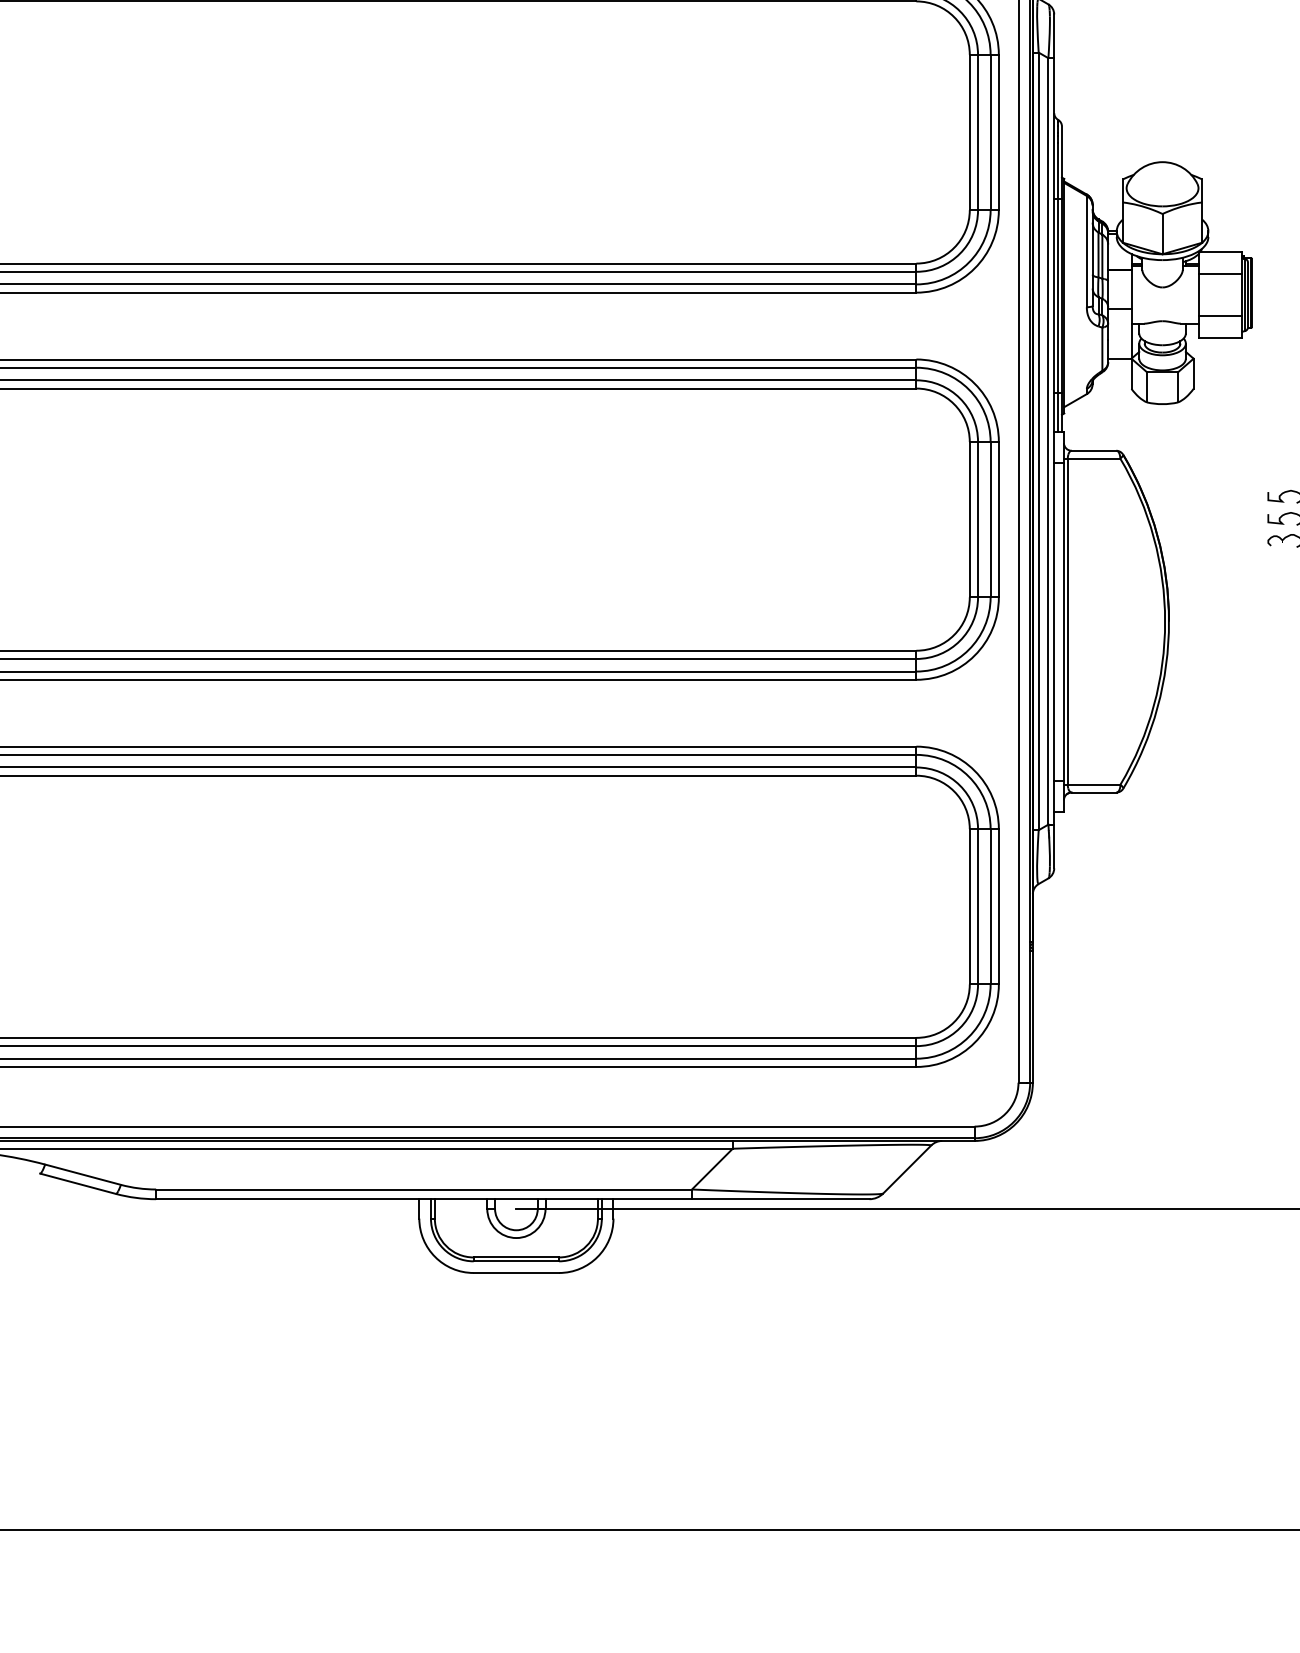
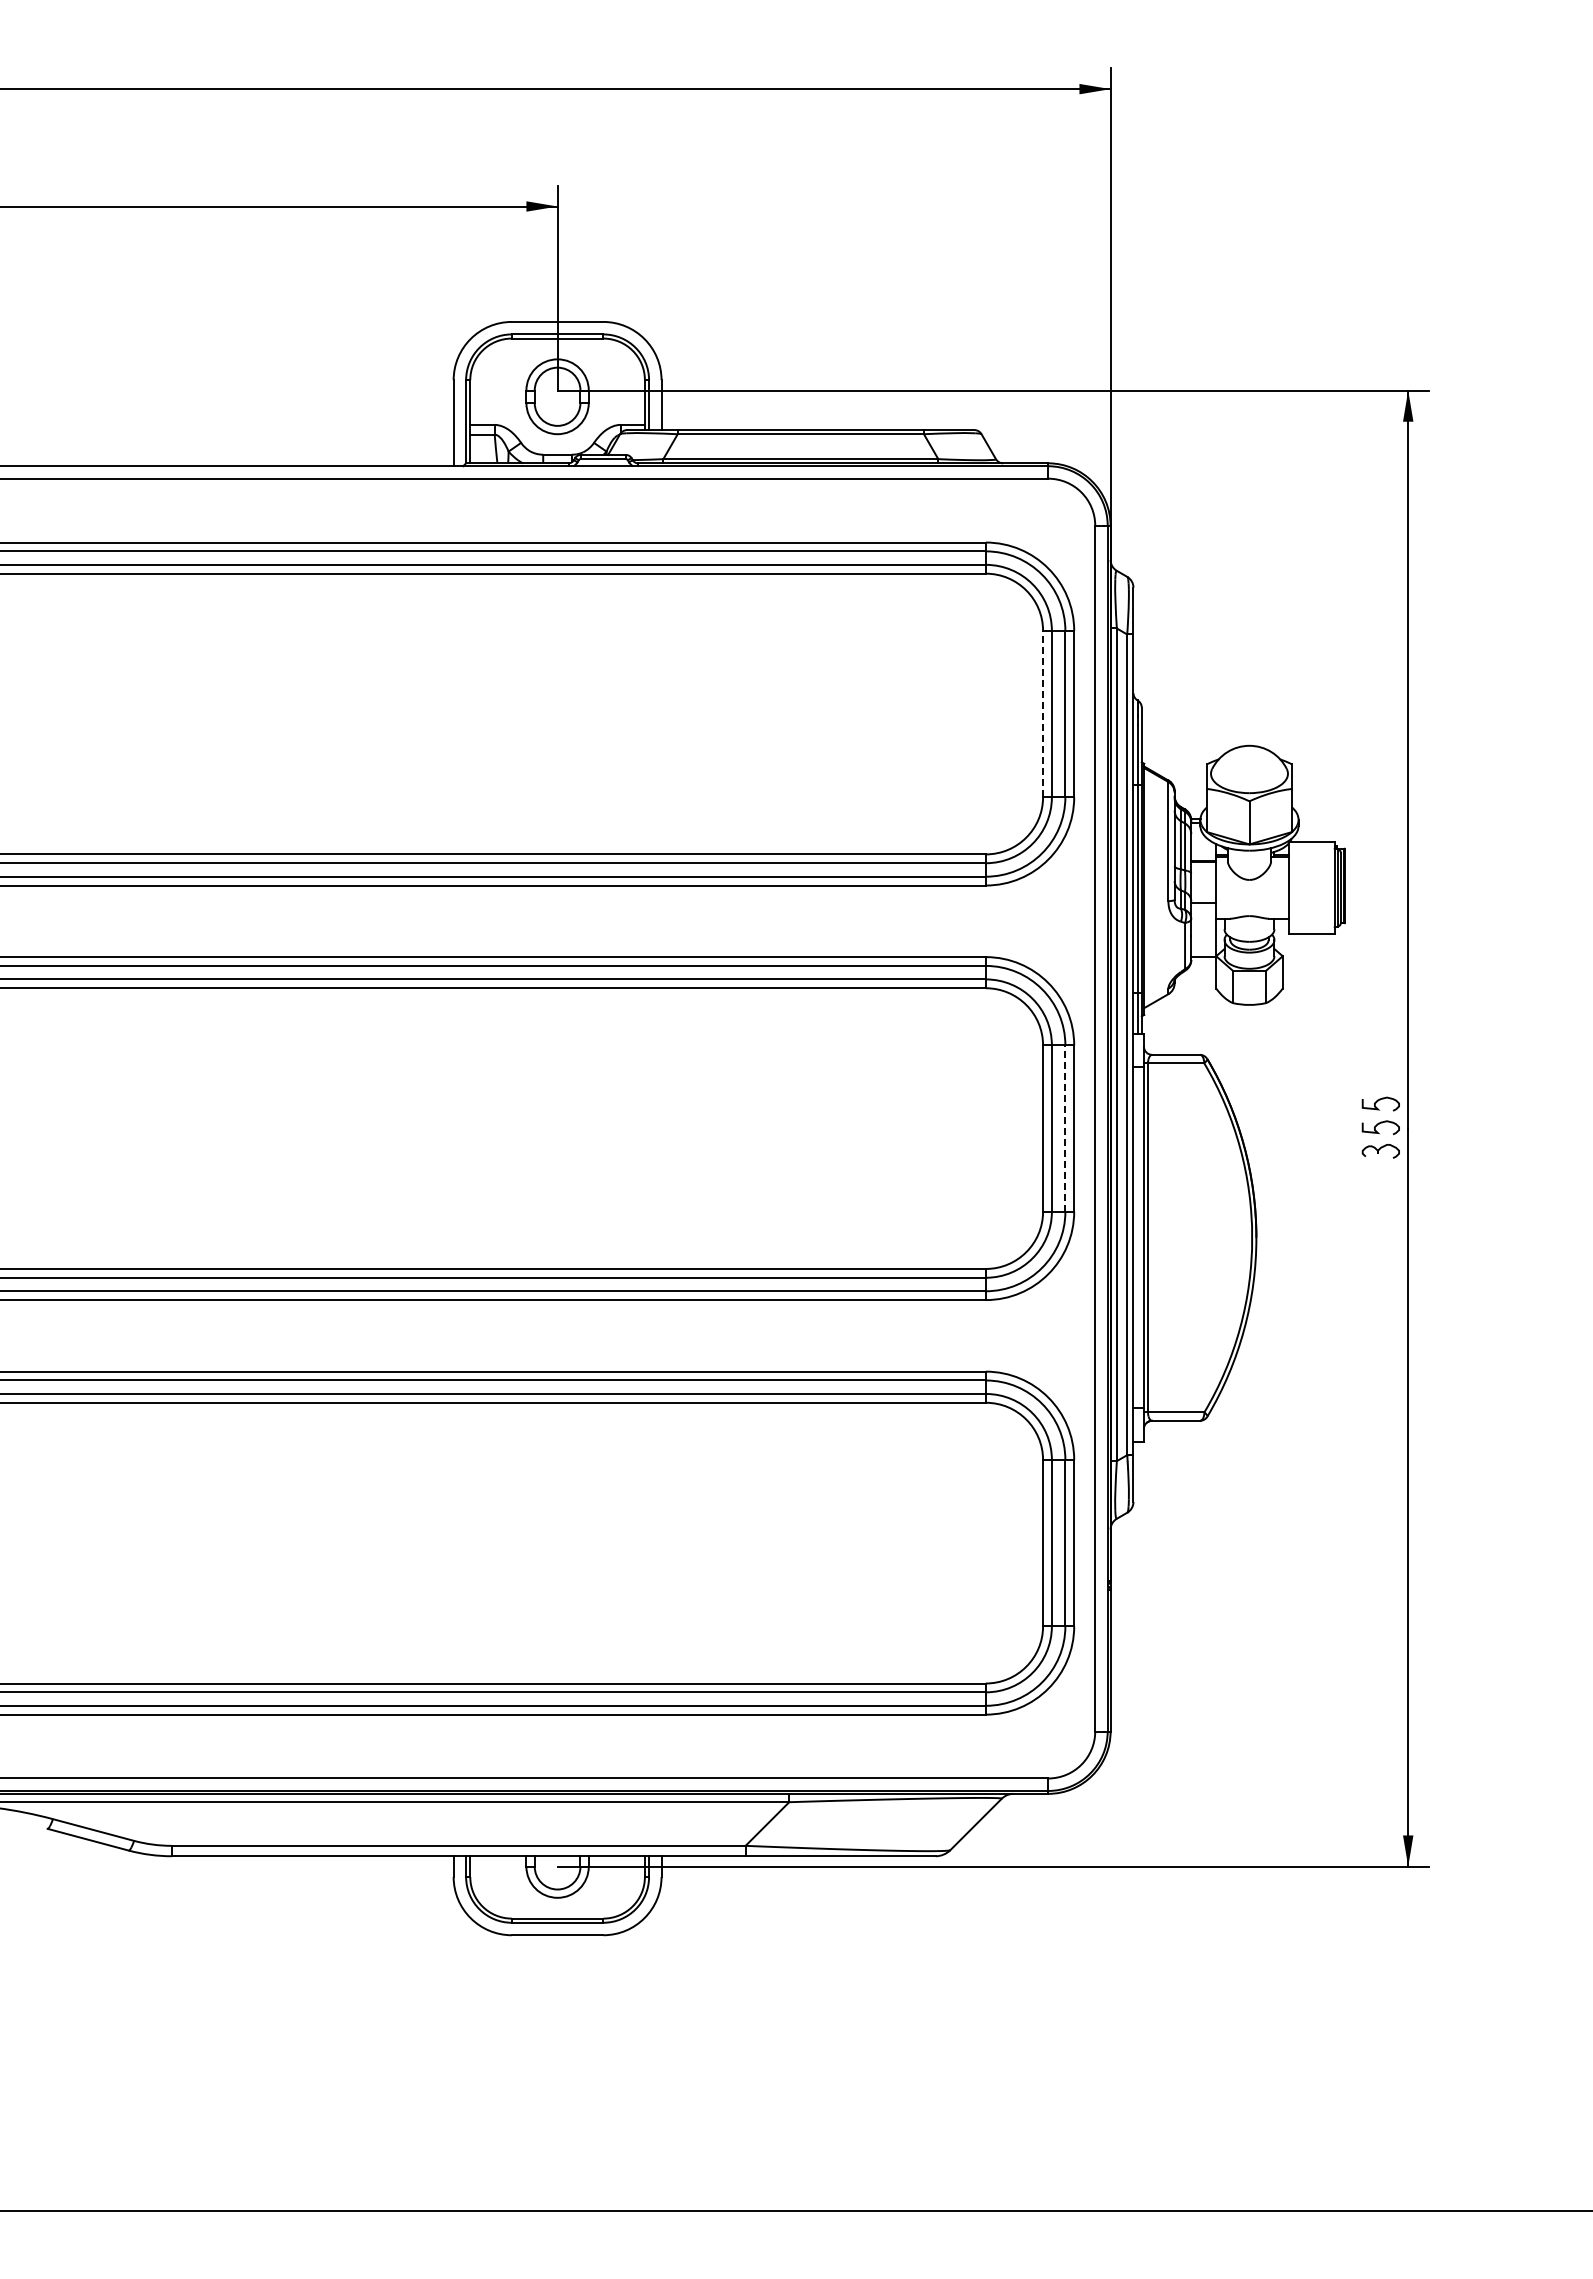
line: (970, 131) -> (1043, 713), solid -> dashed
line: (1220, 273) -> (1311, 865), removed
line: (1220, 315) -> (1311, 910), removed
line: (990, 519) -> (1065, 1128), solid -> dashed

